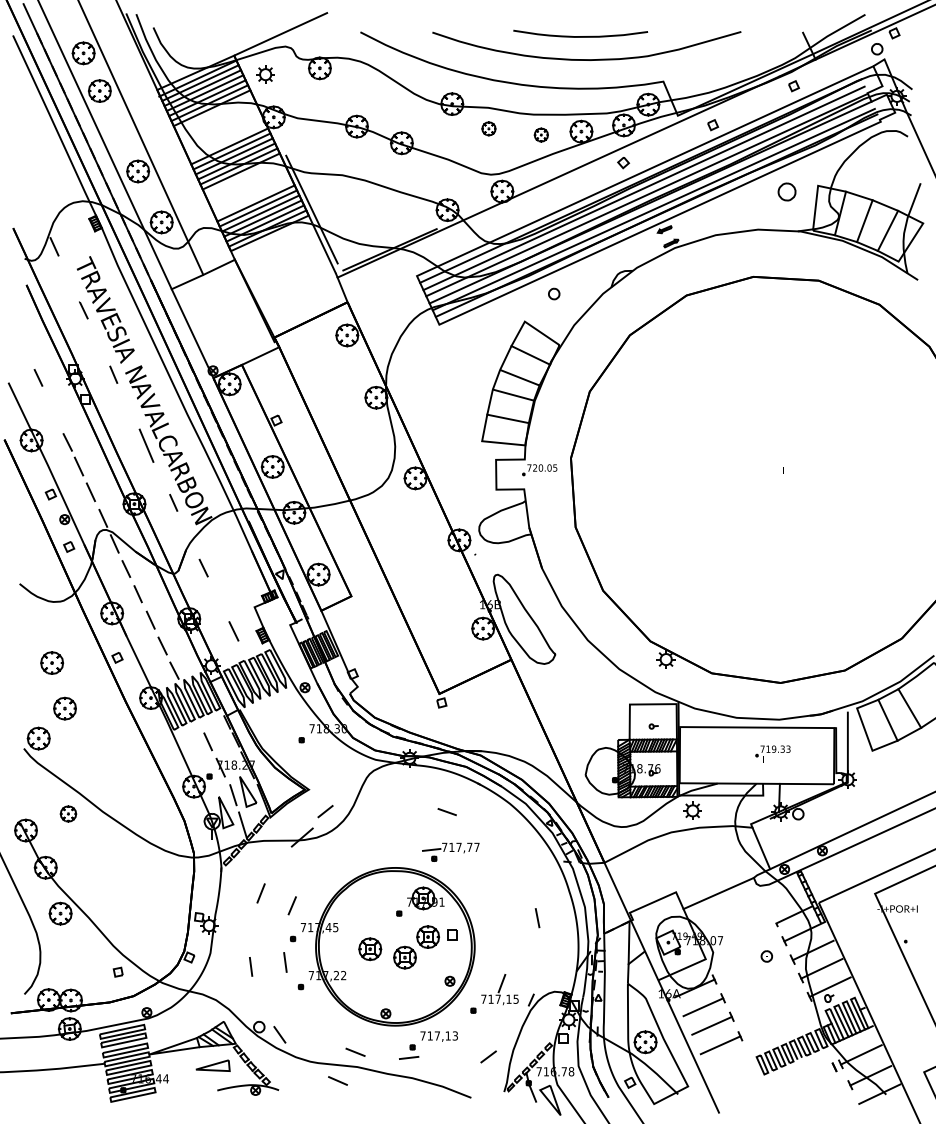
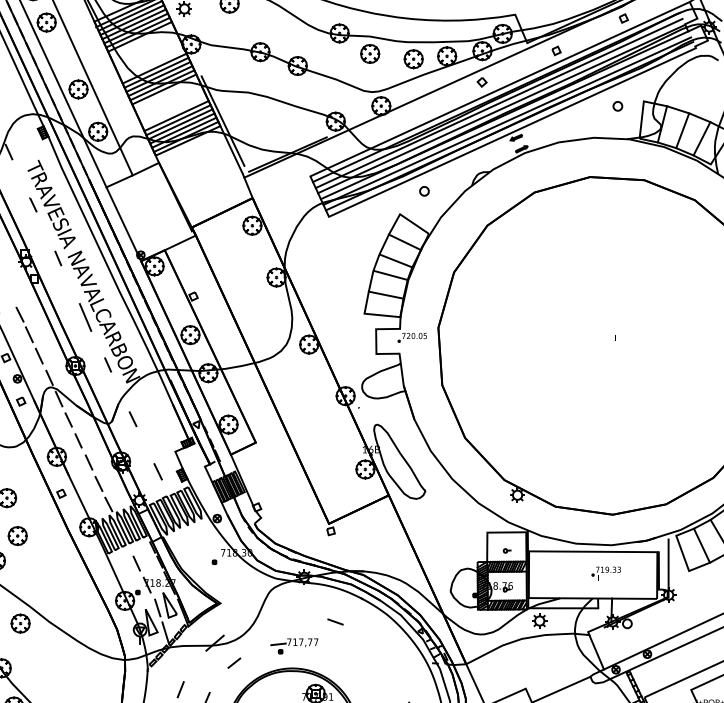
part: (488, 128) -> (369, 53), size x1.67
part: (541, 134) -> (413, 58), size x1.67
part: (786, 191) -> (617, 106), size x0.62
line: (325, 811) -> (234, 663), moved
part: (68, 813) -> (20, 623), size x1.43
part: (450, 851) -> (294, 645), moved

